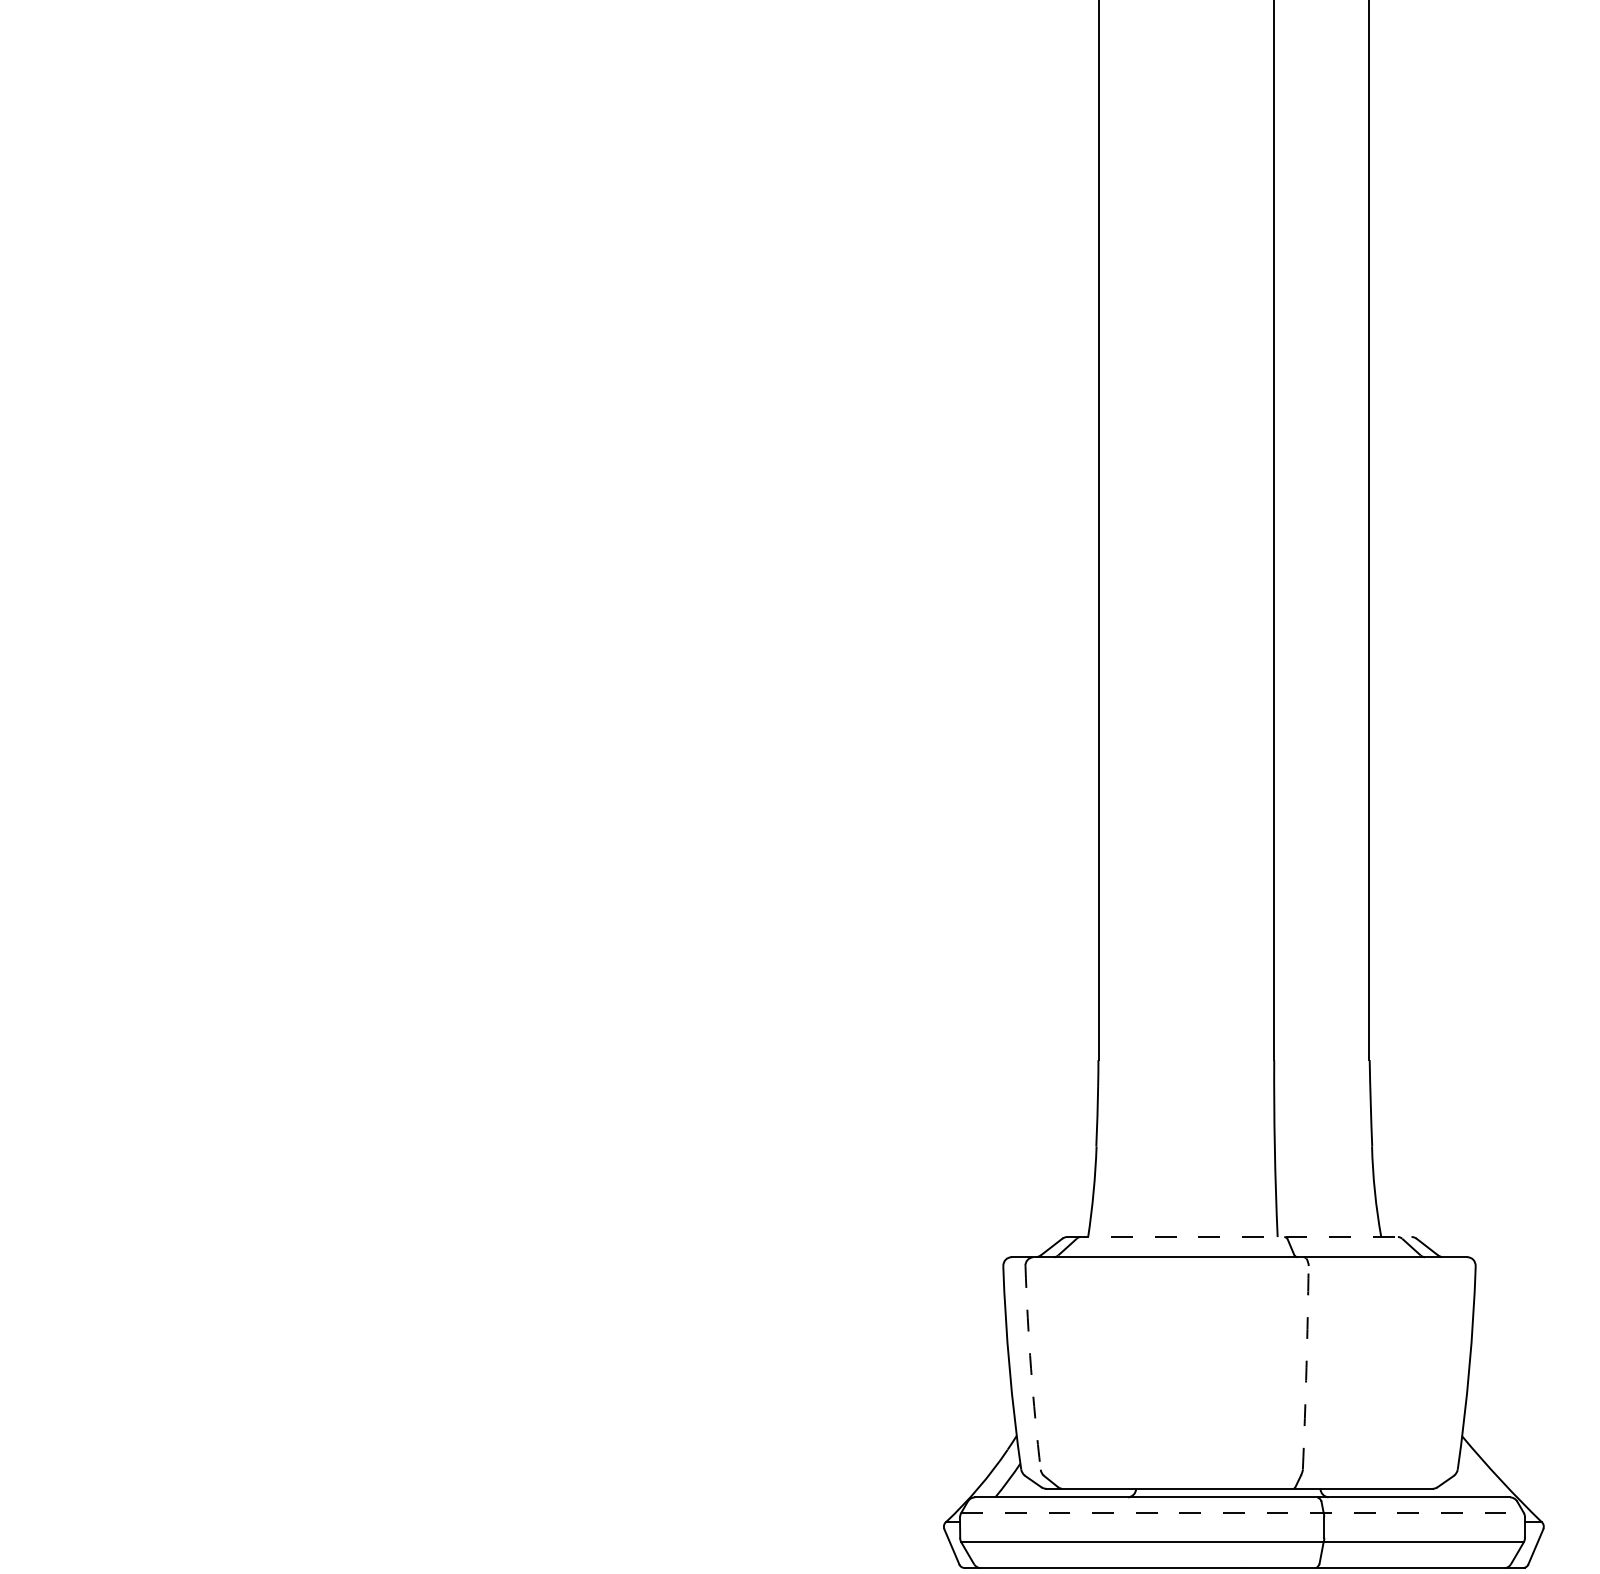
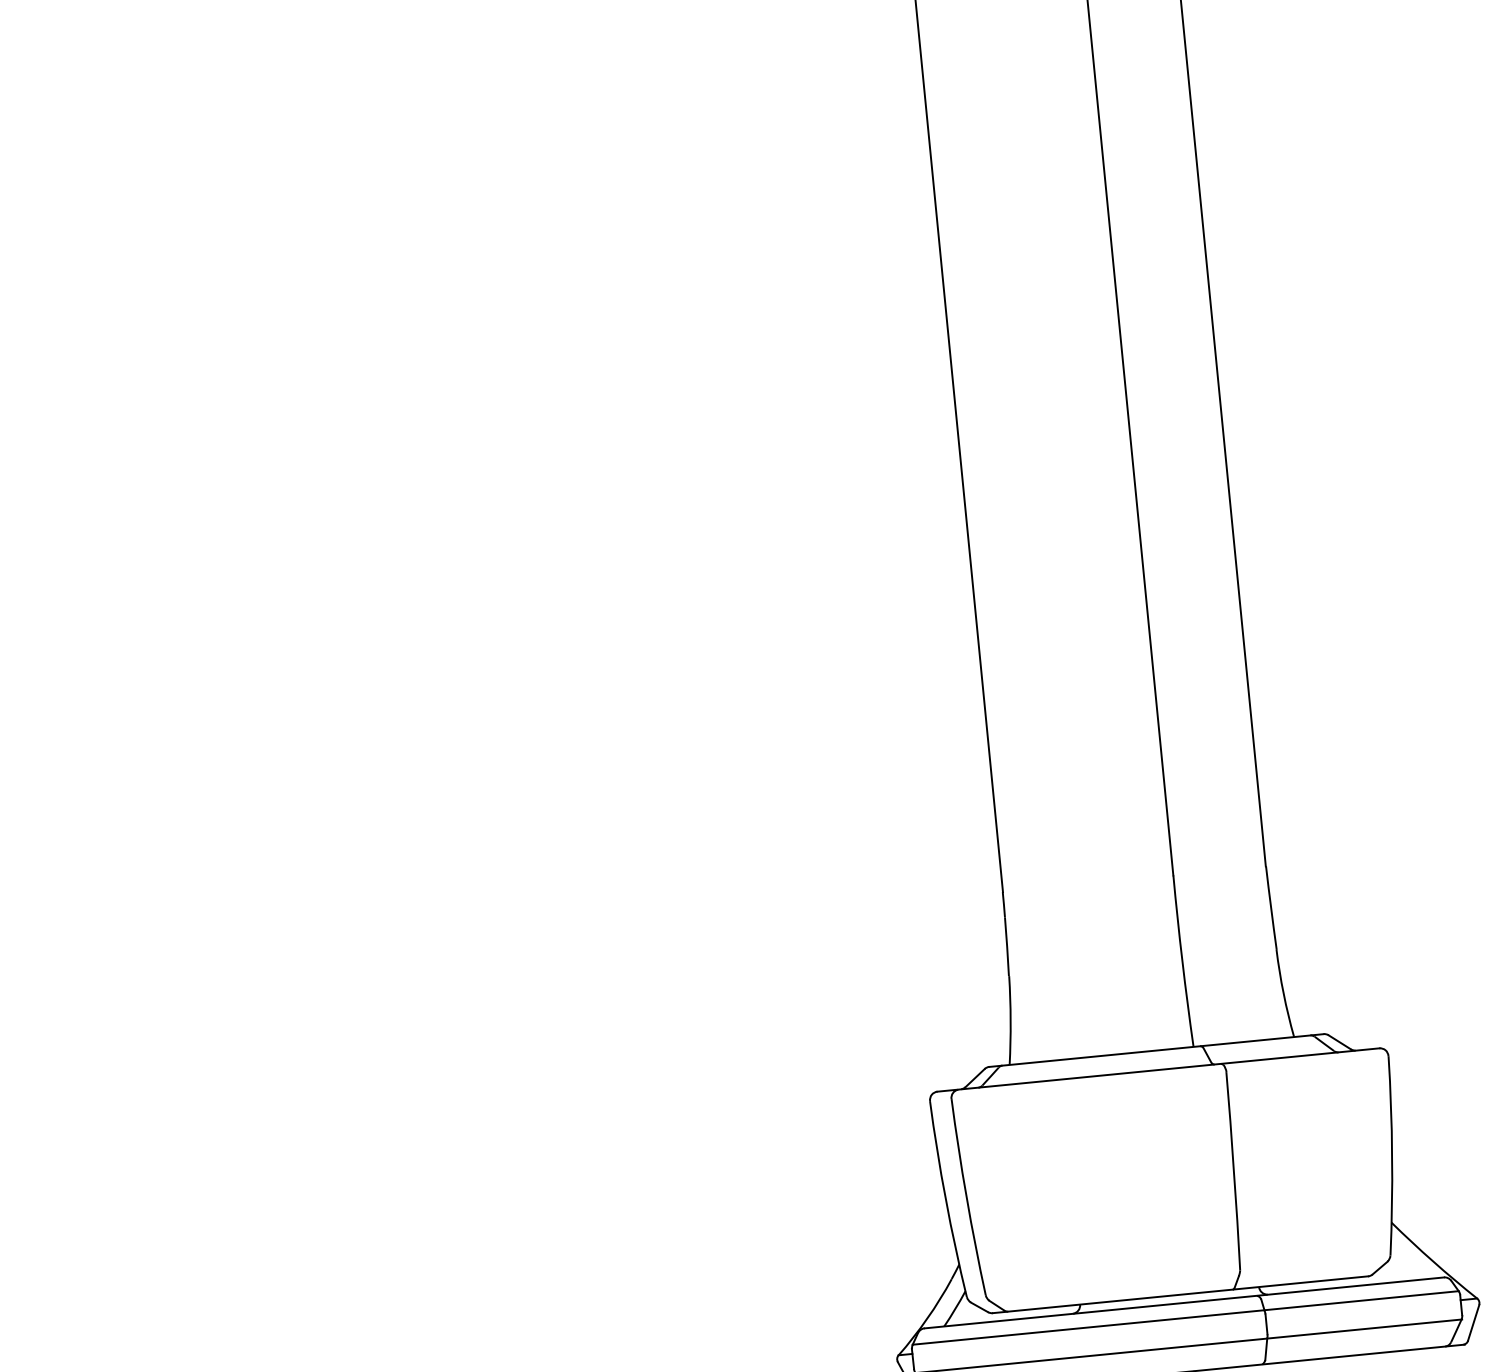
line: (1240, 1237) -> (1157, 1050), dashed -> solid
arc: (1306, 1367) -> (1233, 1170), dashed -> solid
arc: (1031, 1368) -> (967, 1197), dashed -> solid
line: (1243, 1512) -> (1186, 1317), dashed -> solid

